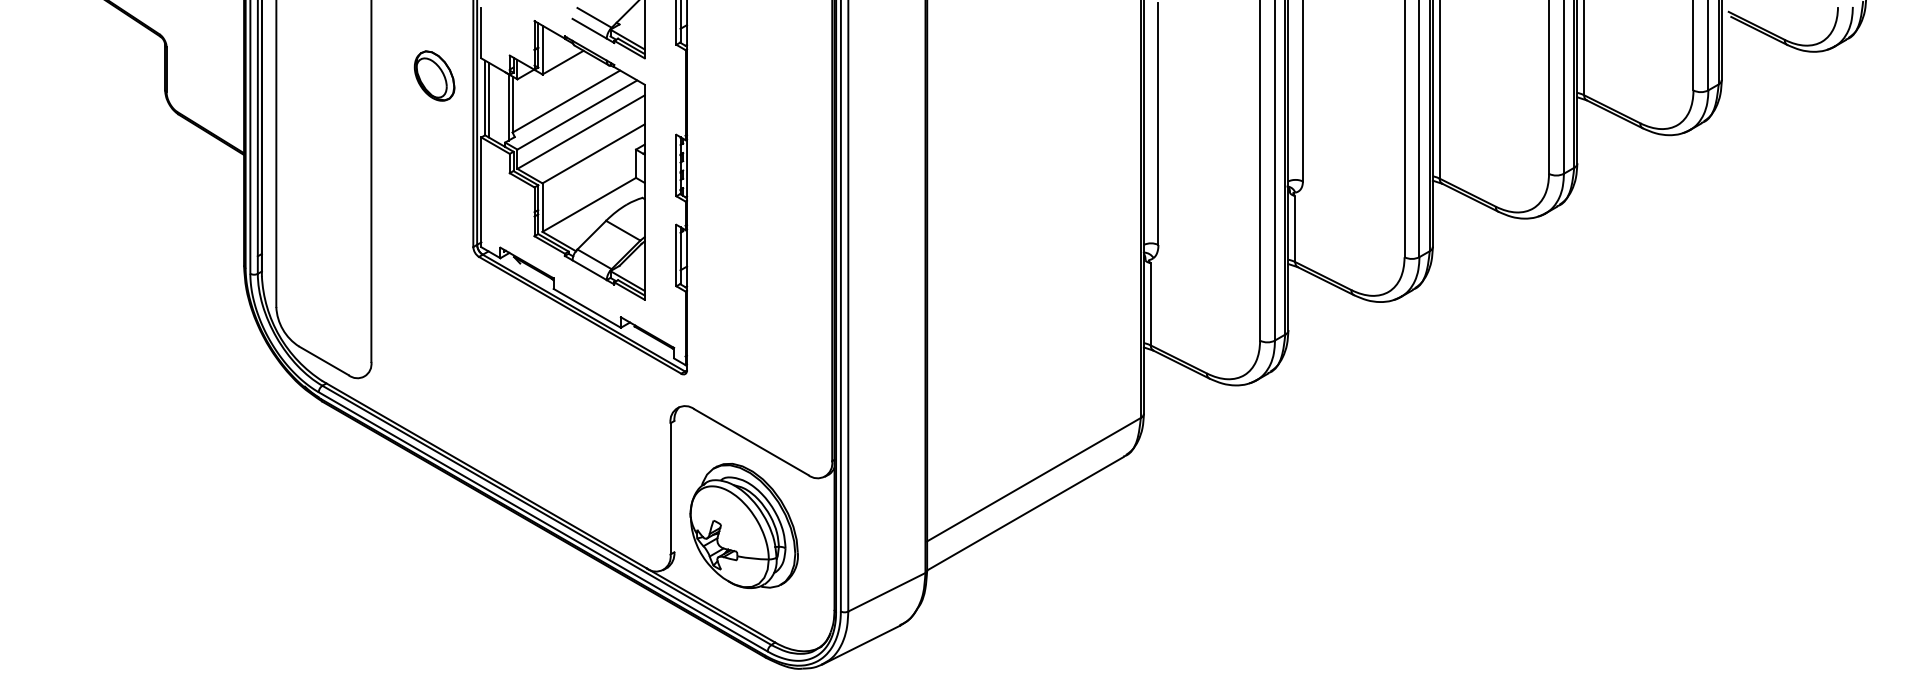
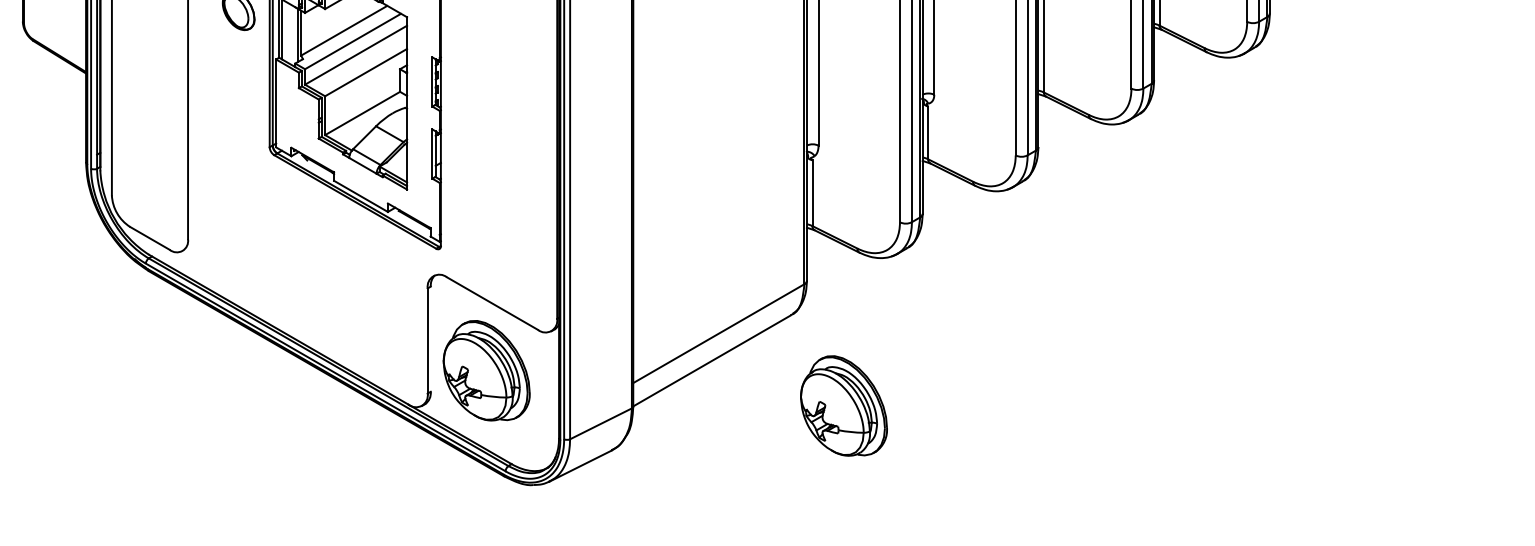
part: (1189, 569) -> (843, 405), added

